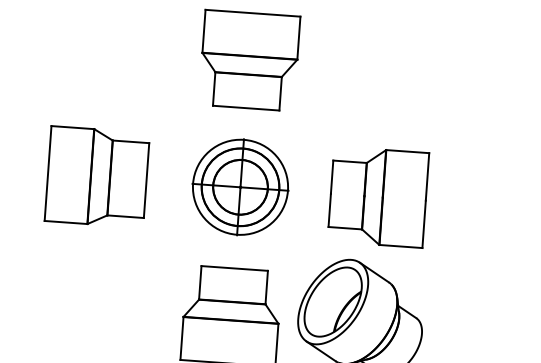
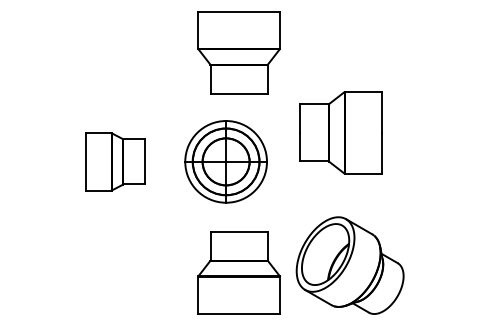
part: (97, 176) -> (115, 161), size x0.7
part: (239, 186) -> (225, 161), moved
part: (377, 196) -> (340, 132), moved

